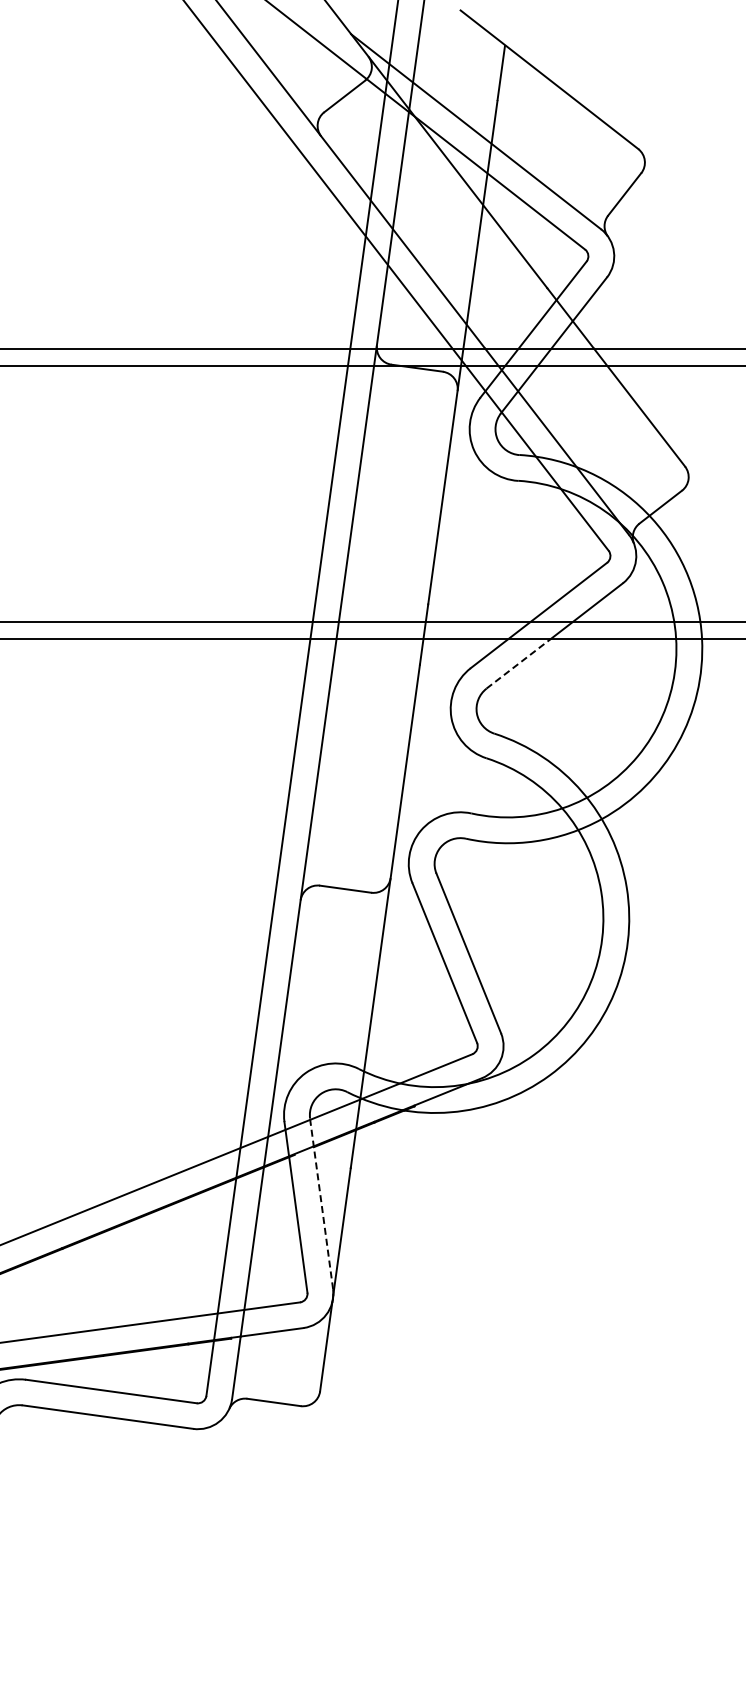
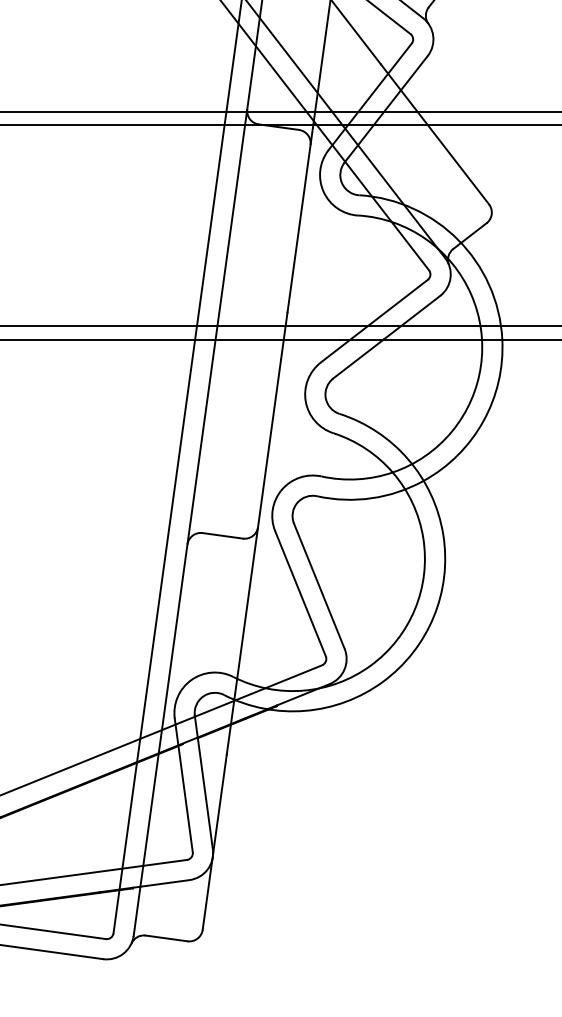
line: (518, 663) -> (358, 358), dashed -> solid
line: (321, 1203) -> (203, 782), dashed -> solid

